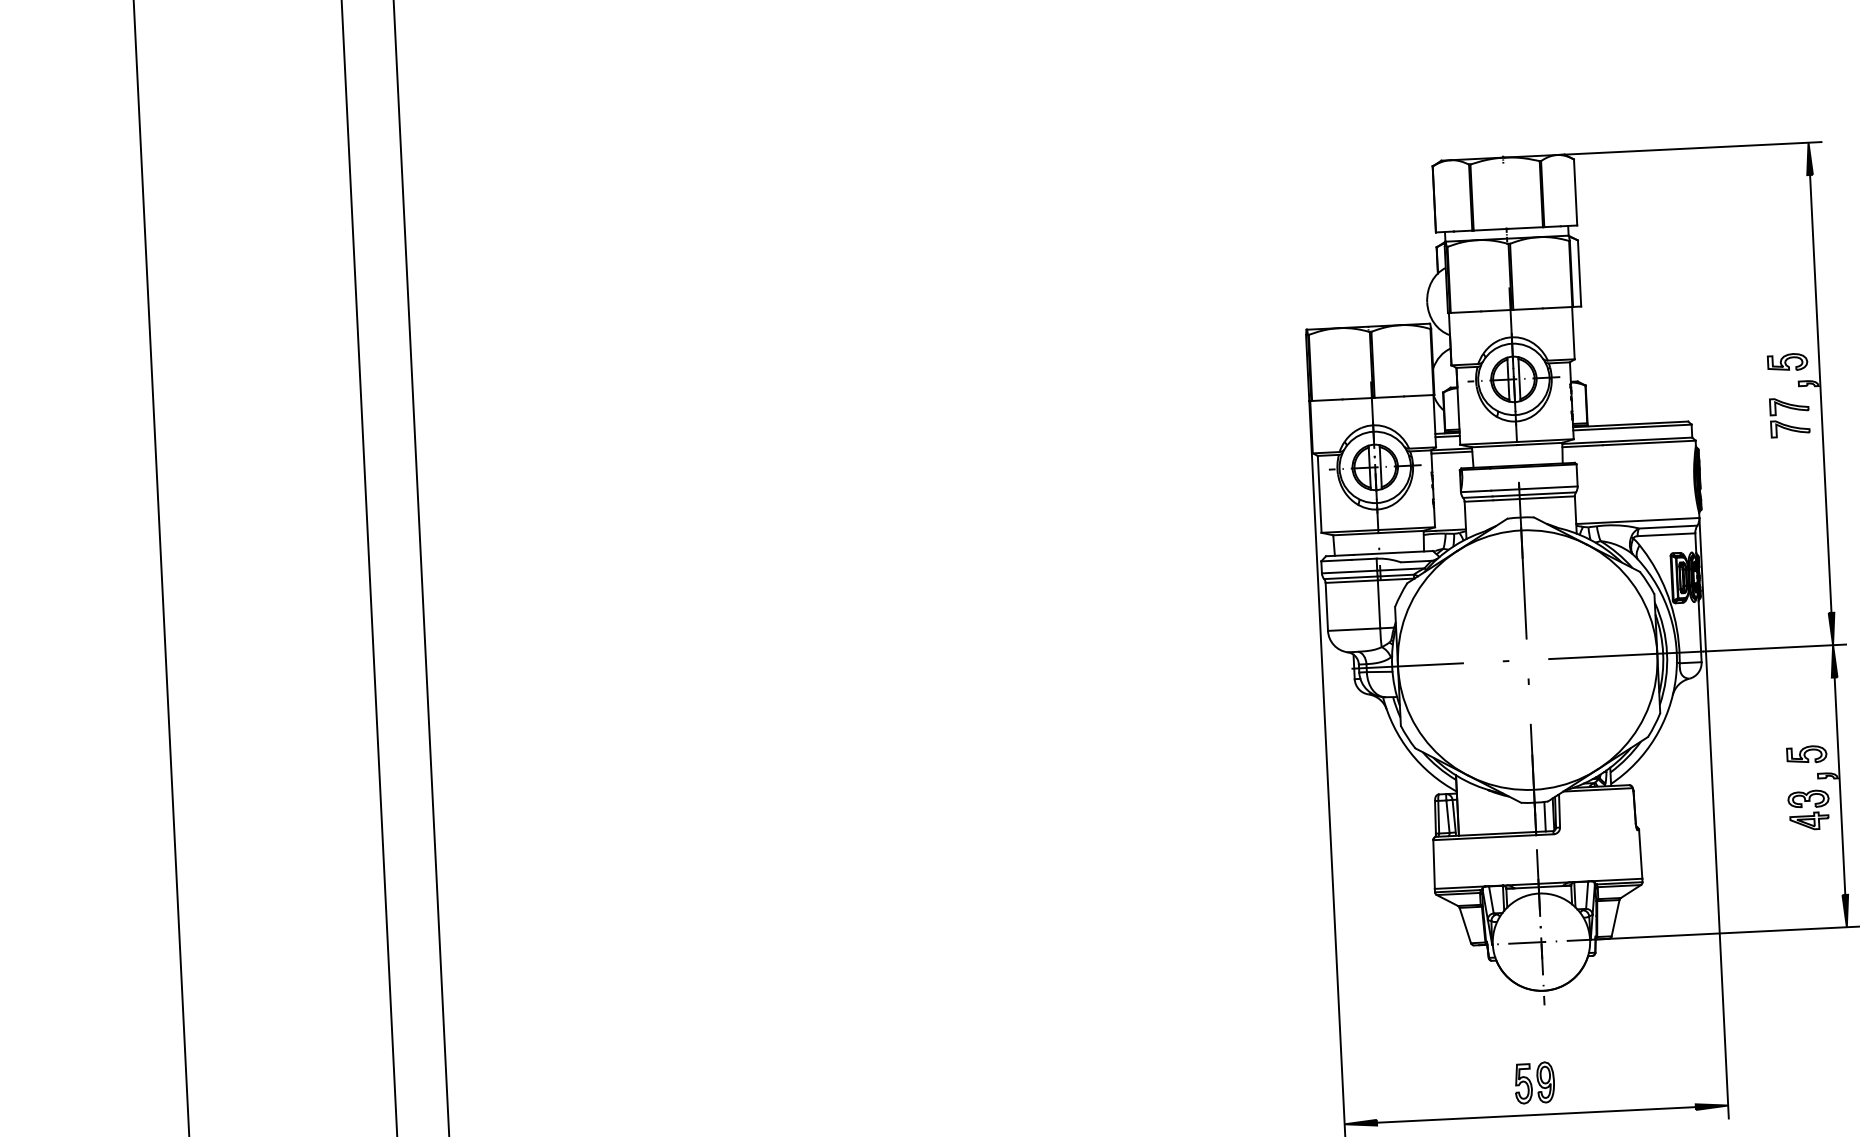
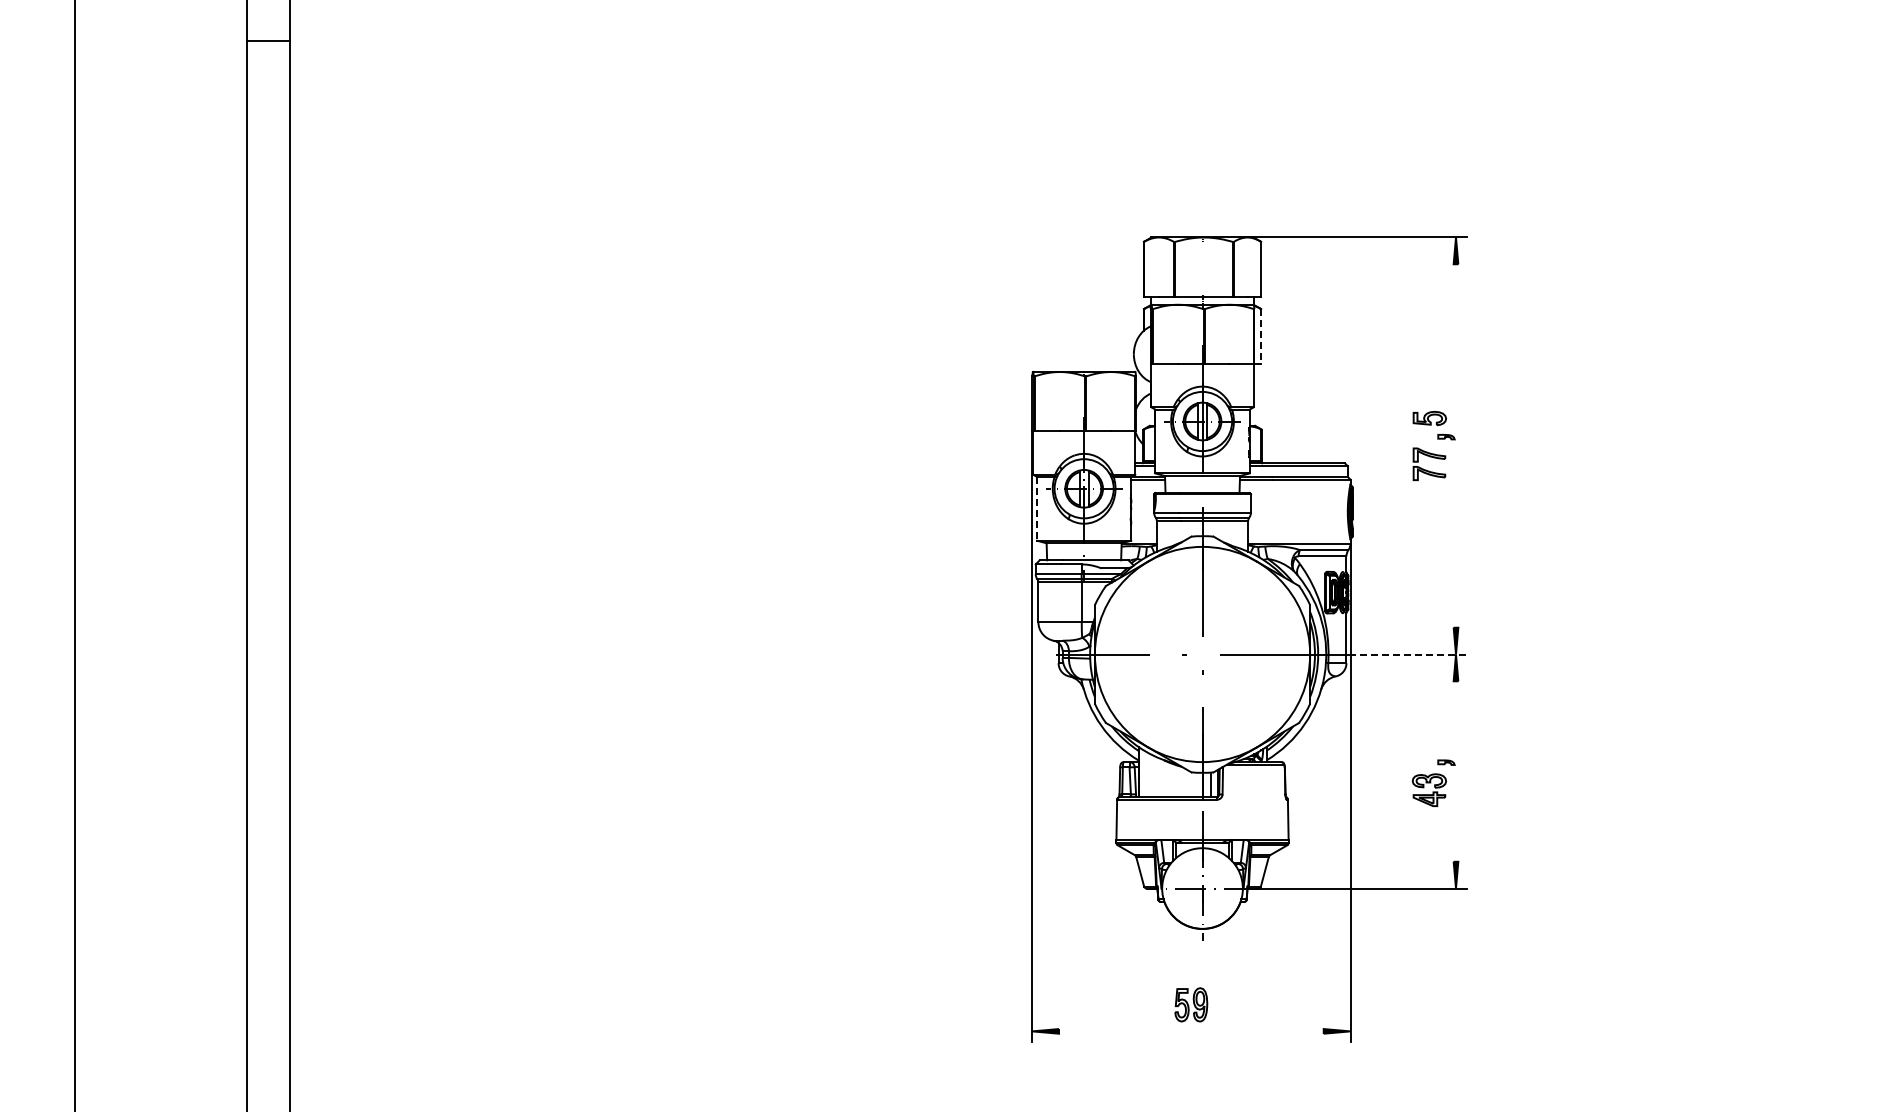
line: (1580, 274) -> (1261, 337), solid -> dashed
line: (1821, 393) -> (1456, 445), removed
line: (1320, 493) -> (1037, 508), solid -> dashed
line: (1775, 647) -> (1408, 654), solid -> dashed
part: (1806, 753) -> (1429, 743), removed
line: (1840, 786) -> (1456, 771), removed
line: (1536, 1115) -> (1191, 1031), removed

